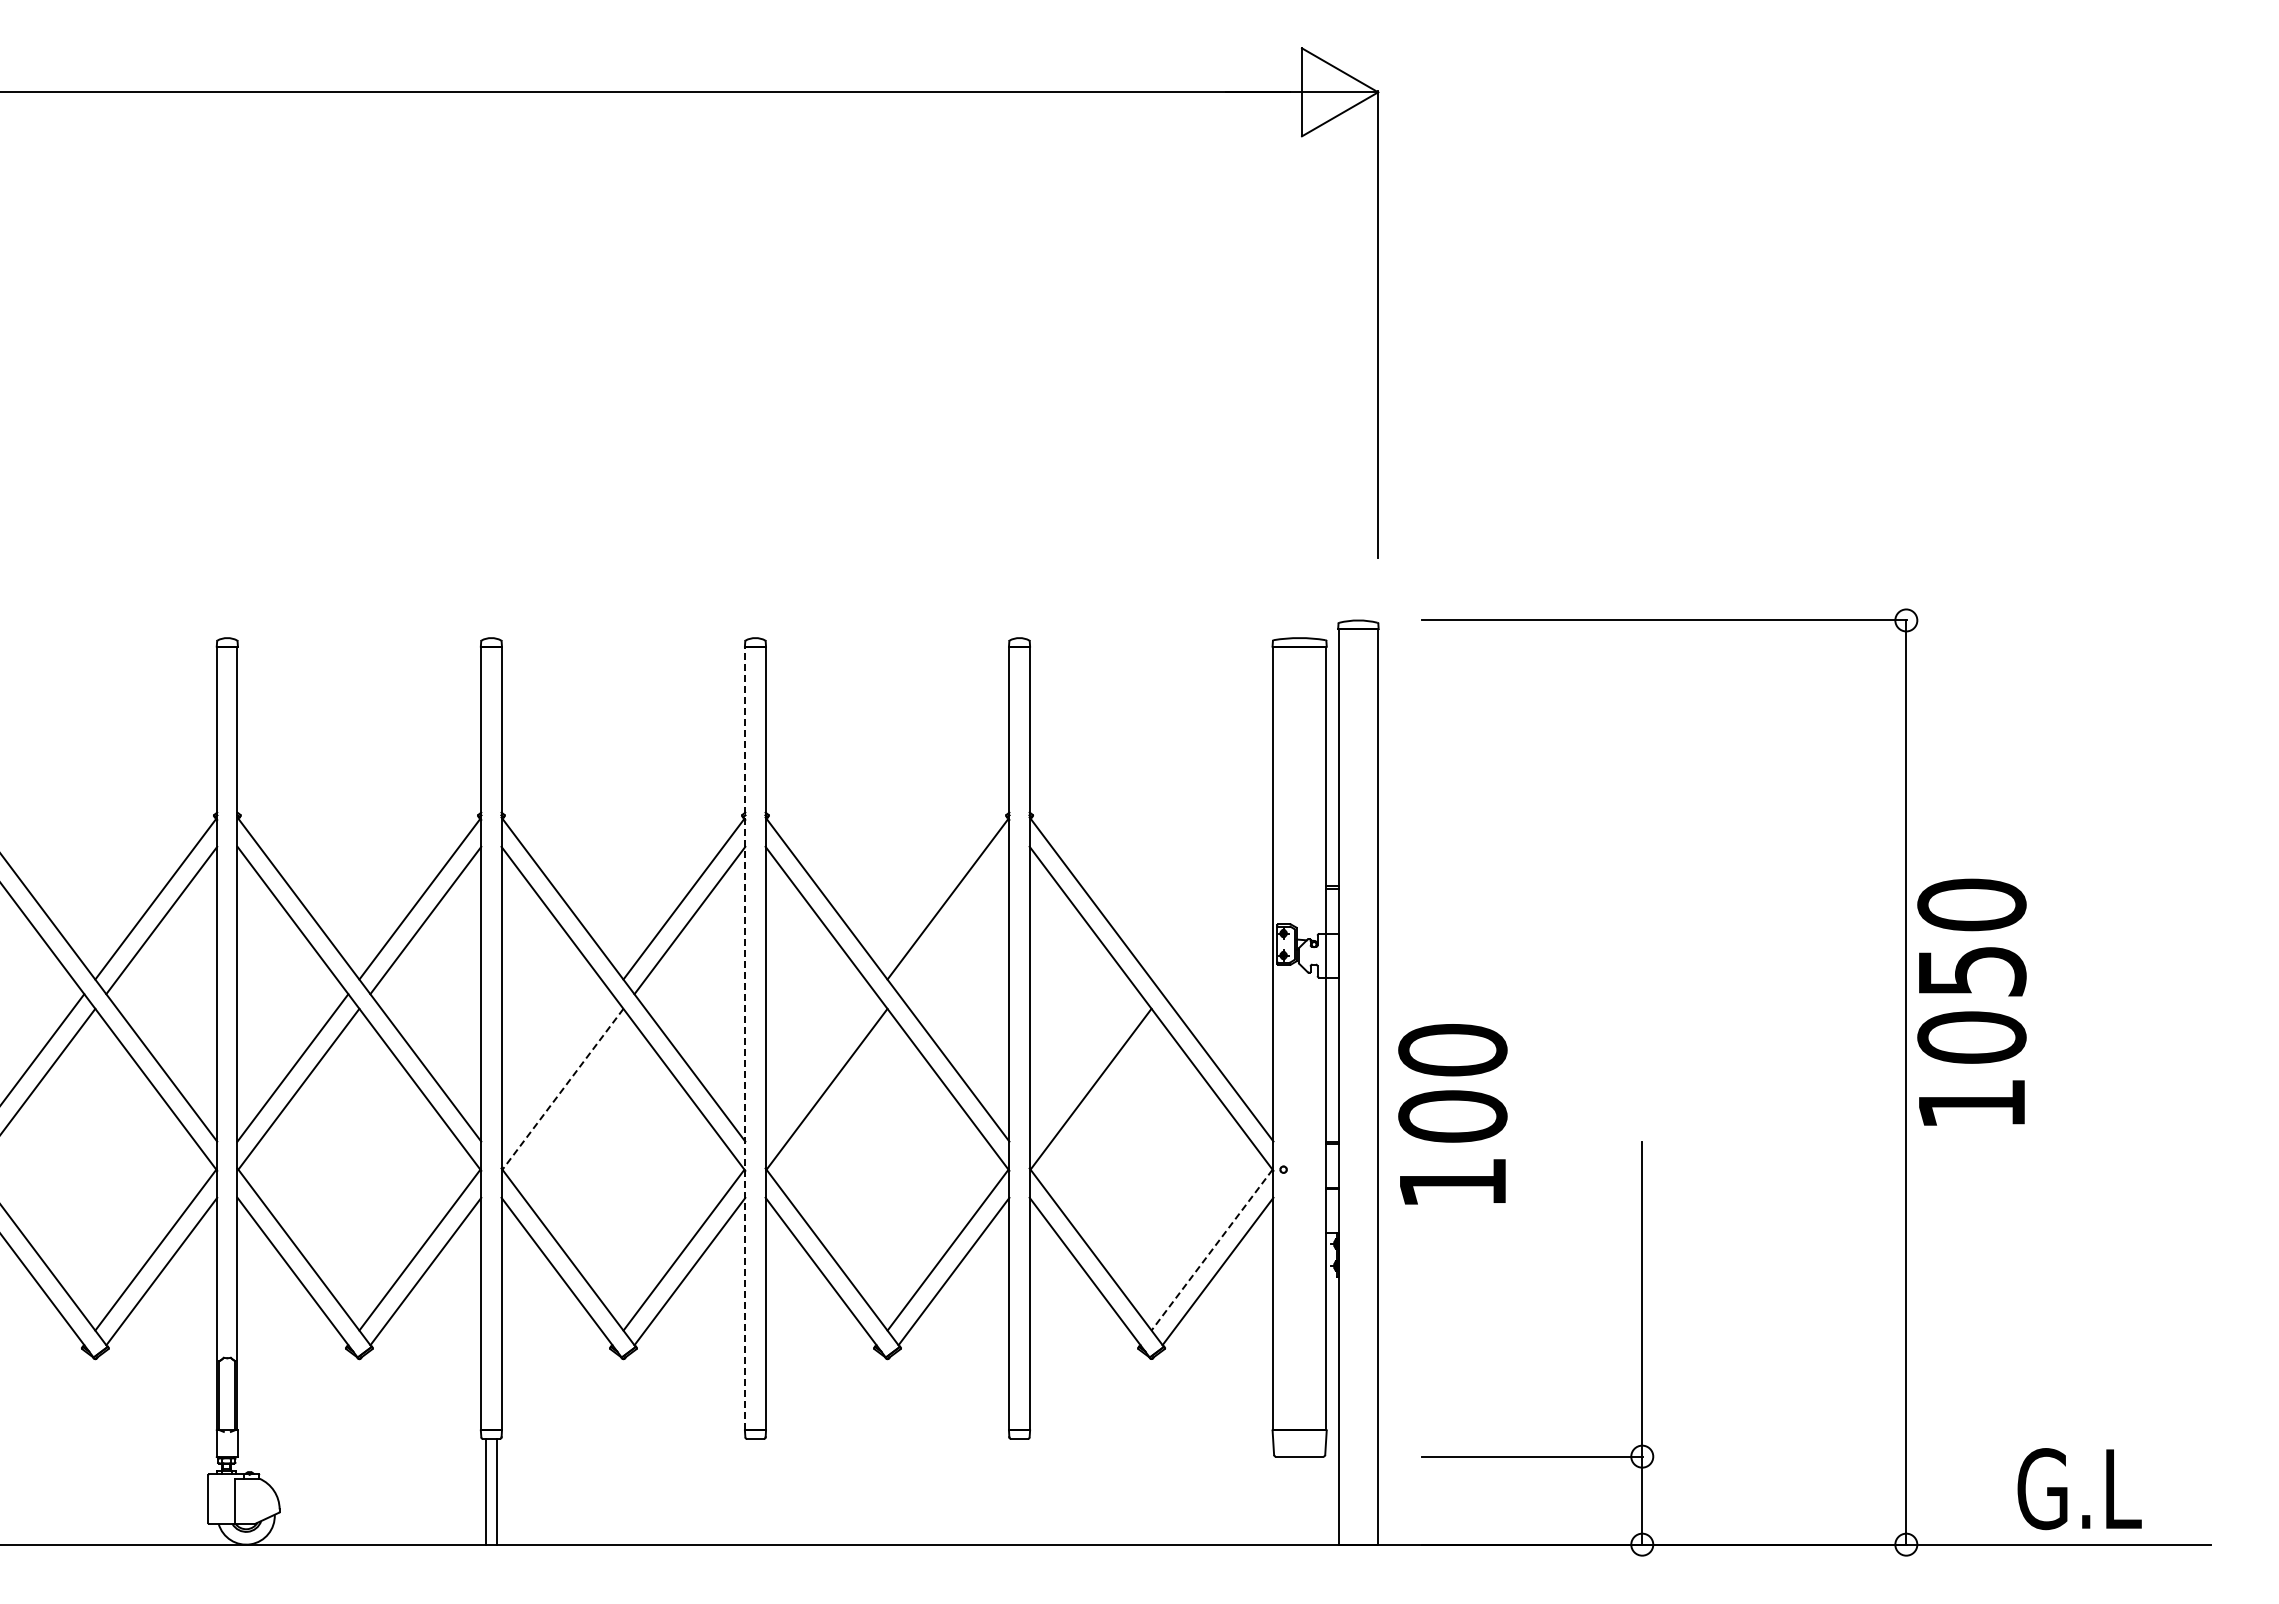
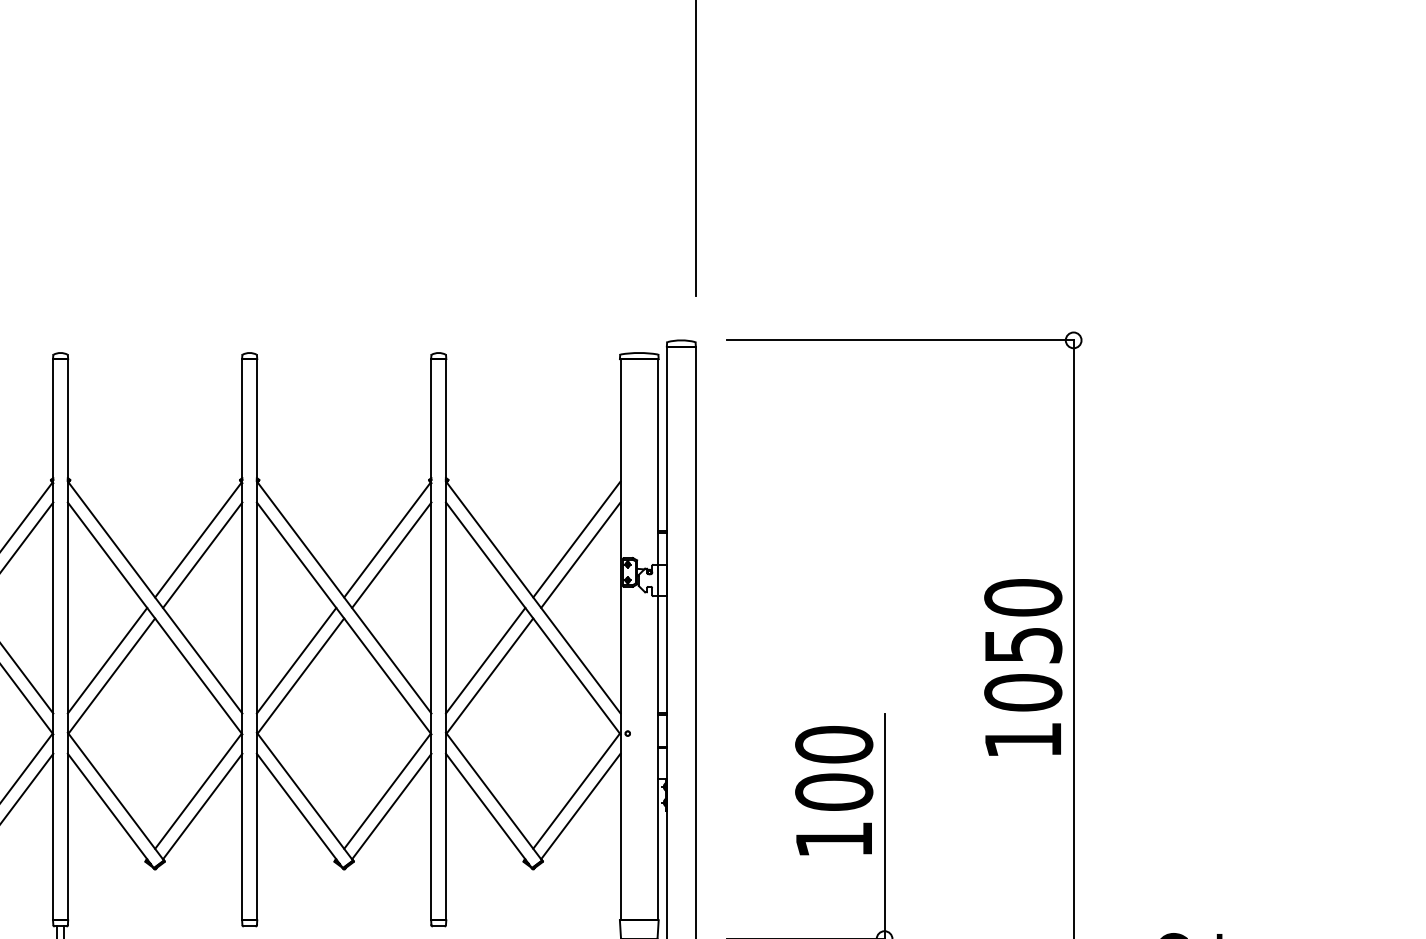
line: (1212, 898) -> (576, 539), added
line: (953, 920) -> (391, 555), added
line: (1217, 920) -> (580, 555), added
text: (1971, 1001) -> (1022, 666), moved
line: (745, 1038) -> (242, 639), dashed -> solid
line: (556, 1067) -> (107, 660), added
line: (820, 1067) -> (296, 660), added
line: (1084, 1067) -> (485, 660), added
line: (562, 1089) -> (111, 676), dashed -> solid
text: (1452, 1114) -> (833, 790), moved
line: (1212, 1250) -> (576, 791), dashed -> solid

